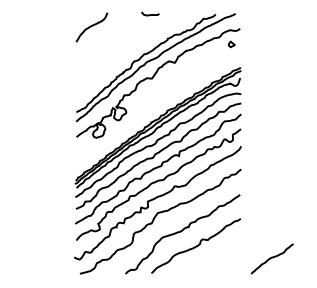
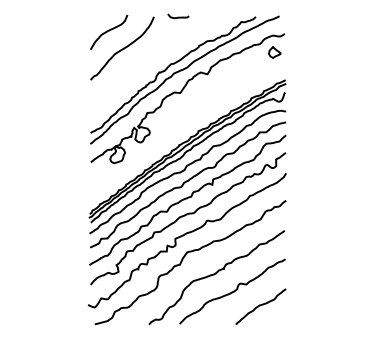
curve: (103, 41) -> (122, 48), added
part: (231, 44) -> (274, 52), size x1.67
curve: (271, 258) -> (260, 306), moved

